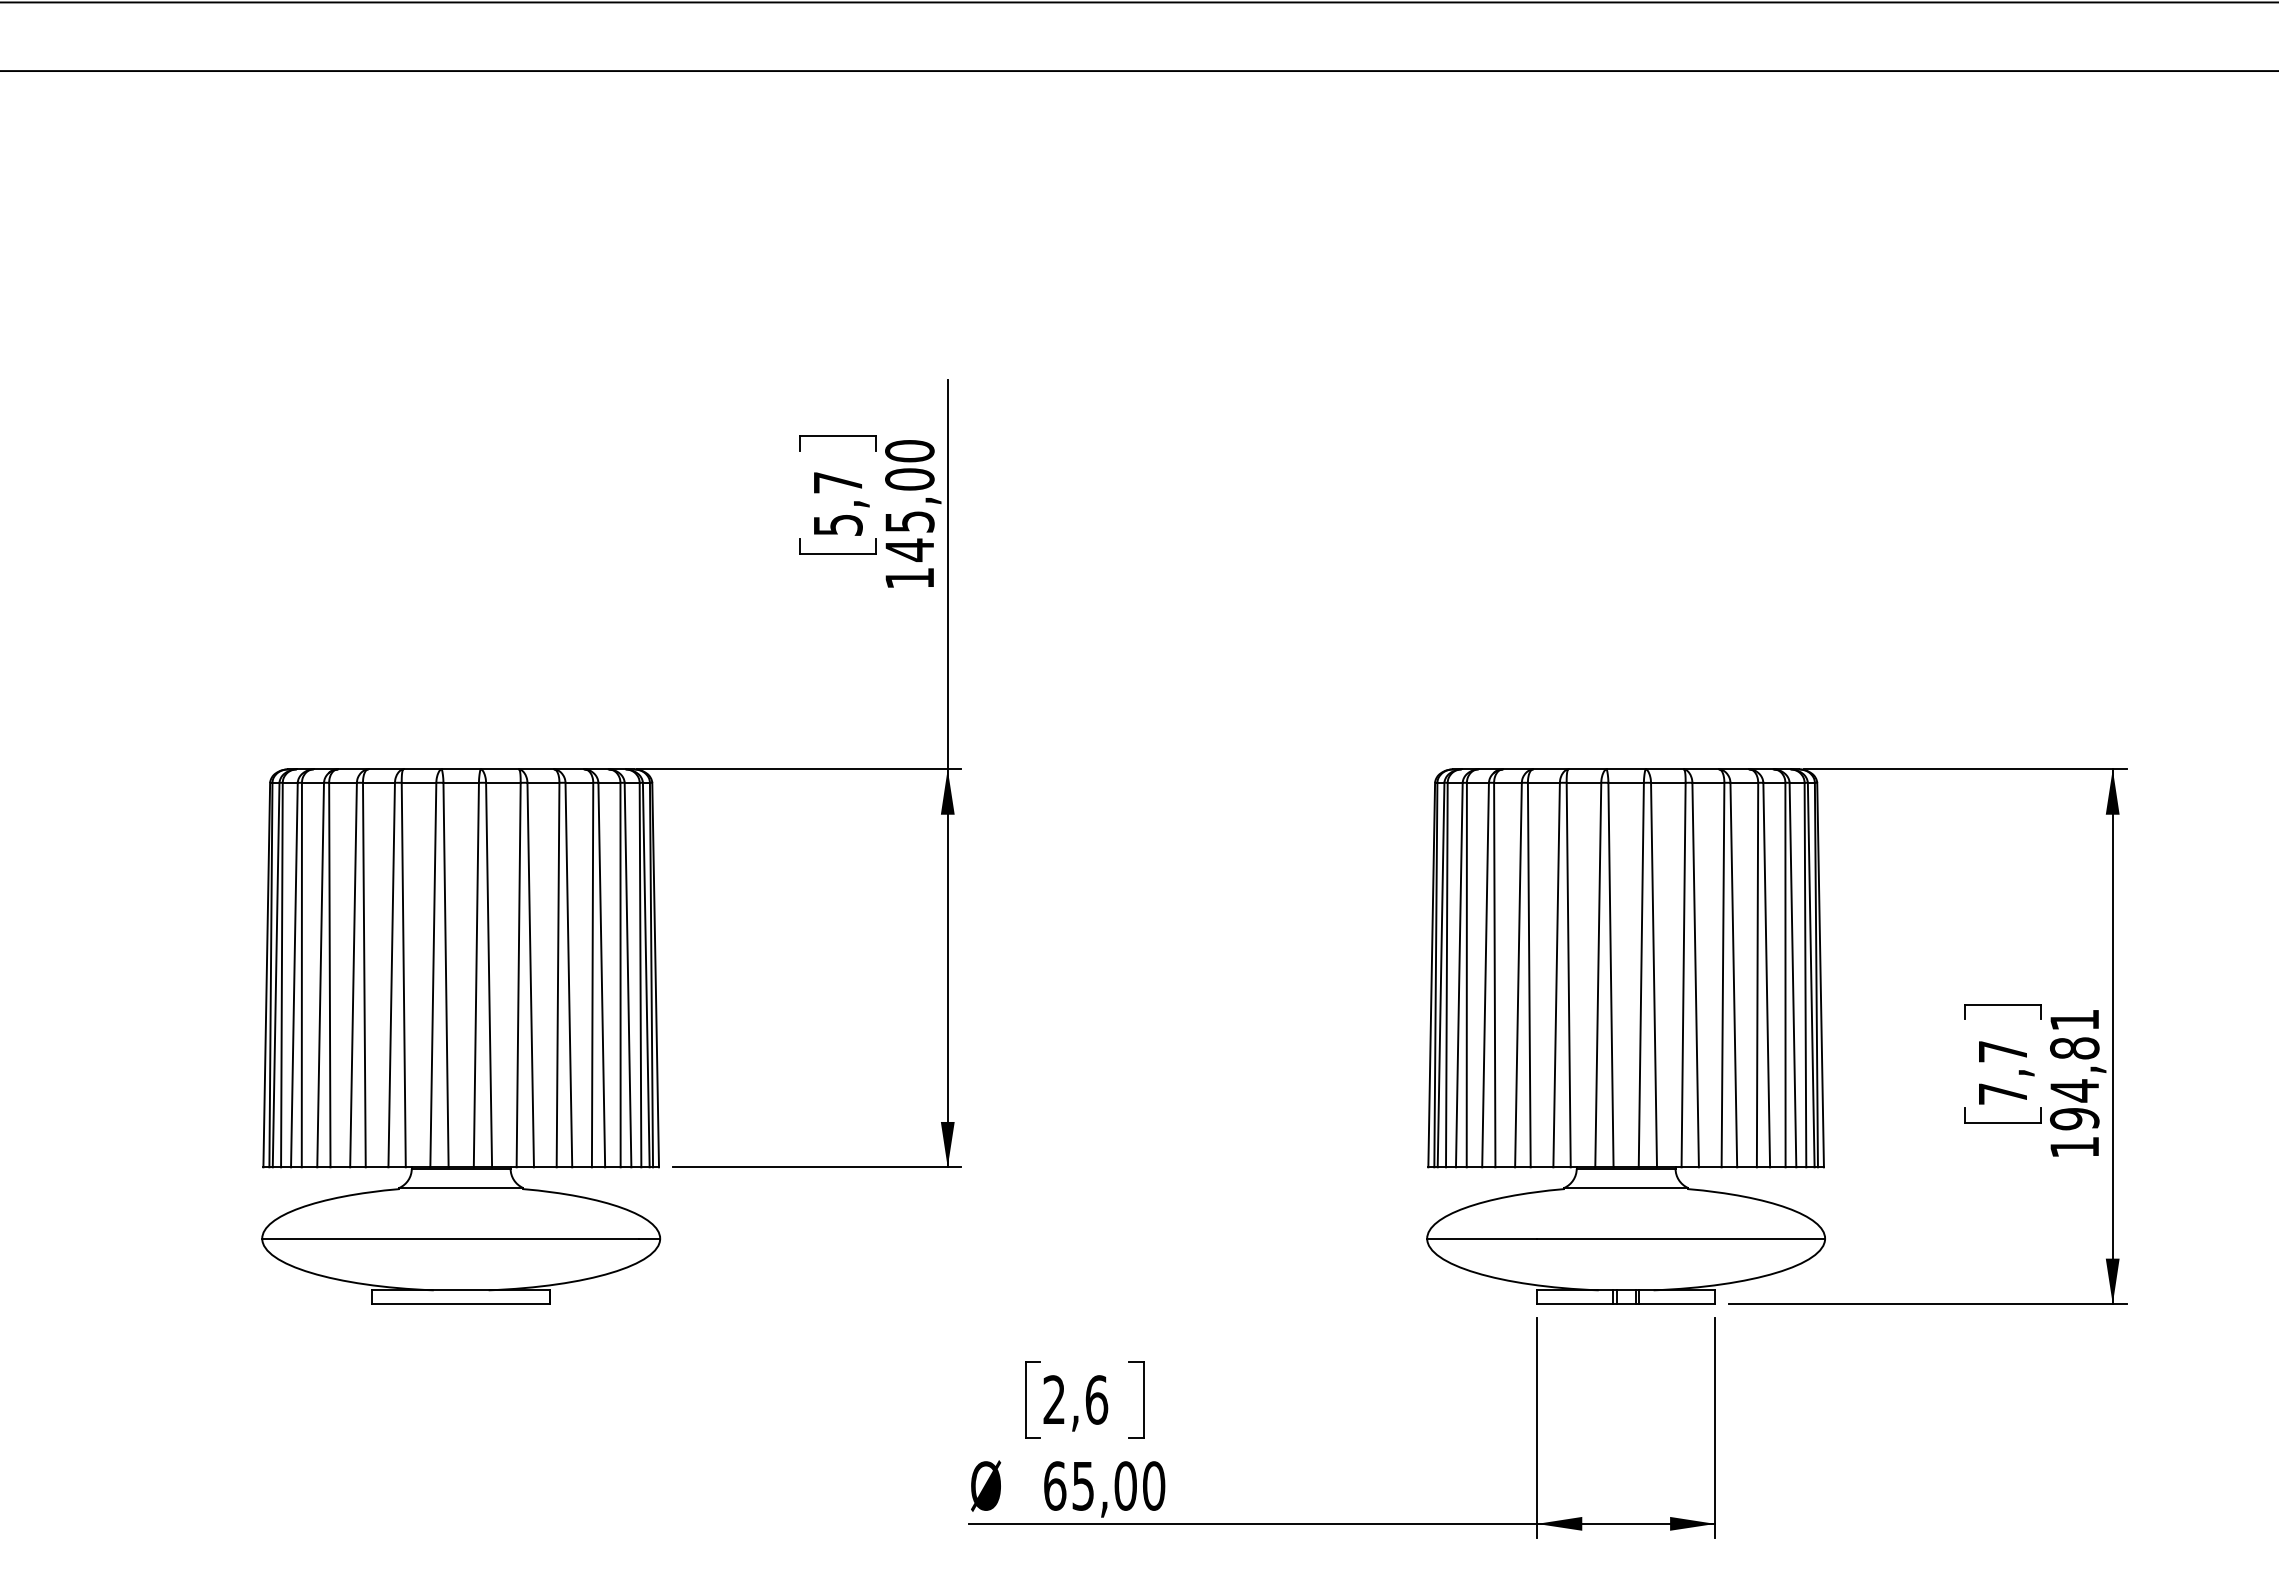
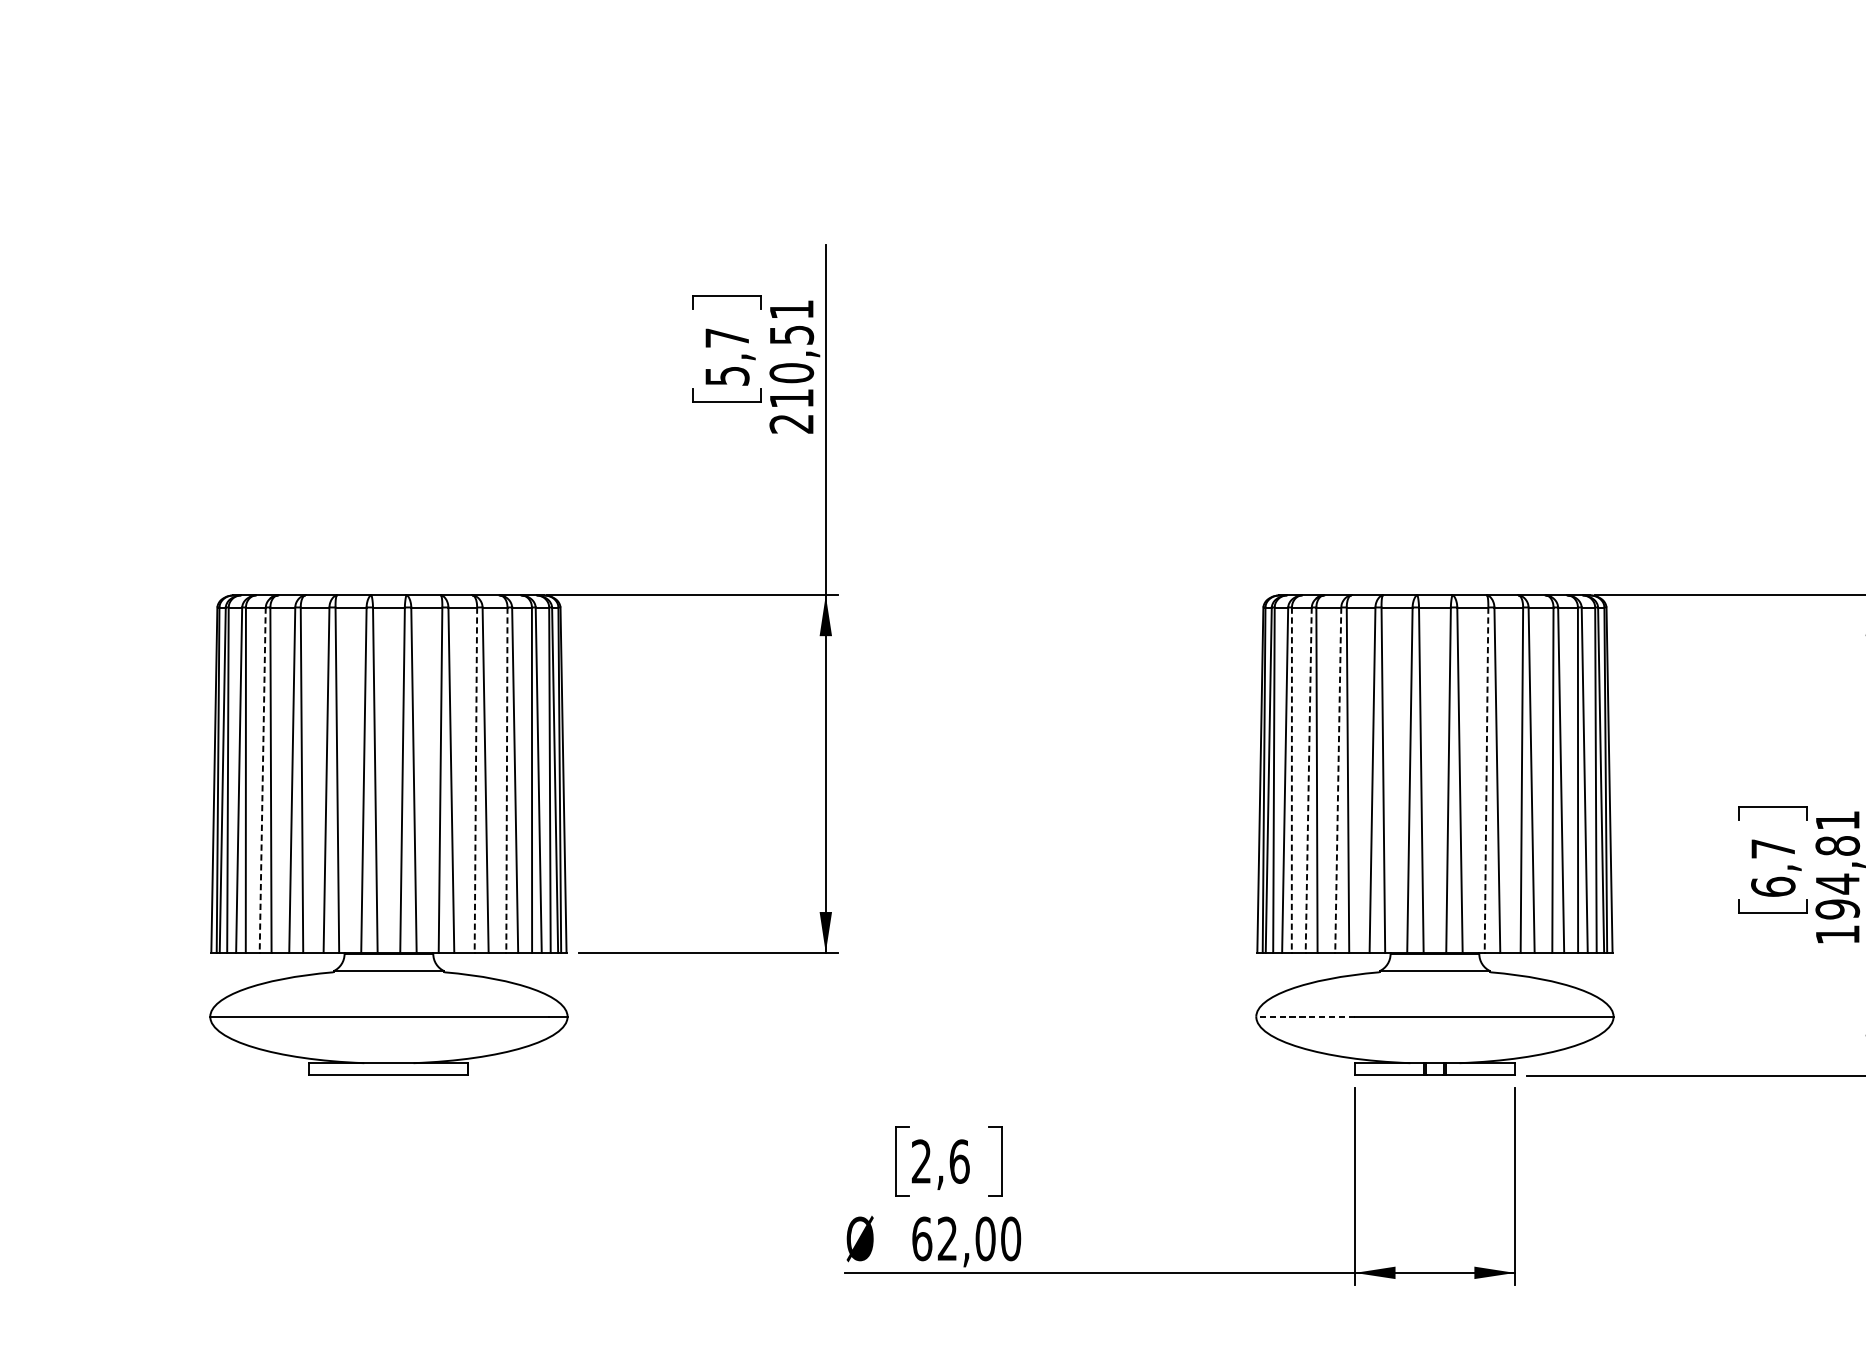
text: (909, 514) -> (791, 366), 145,00 -> 210,51
line: (320, 975) -> (262, 780), solid -> dashed
line: (558, 975) -> (476, 780), solid -> dashed
line: (592, 975) -> (506, 780), solid -> dashed
line: (1466, 975) -> (1291, 780), solid -> dashed
line: (1485, 975) -> (1308, 780), solid -> dashed
line: (1518, 975) -> (1338, 780), solid -> dashed
line: (1683, 975) -> (1486, 780), solid -> dashed
text: (2002, 1093) -> (1772, 886), 7,7 -> 6,7
line: (1482, 1238) -> (1305, 1016), solid -> dashed
text: (1082, 1485) -> (946, 1238), 65,00 -> 62,00

